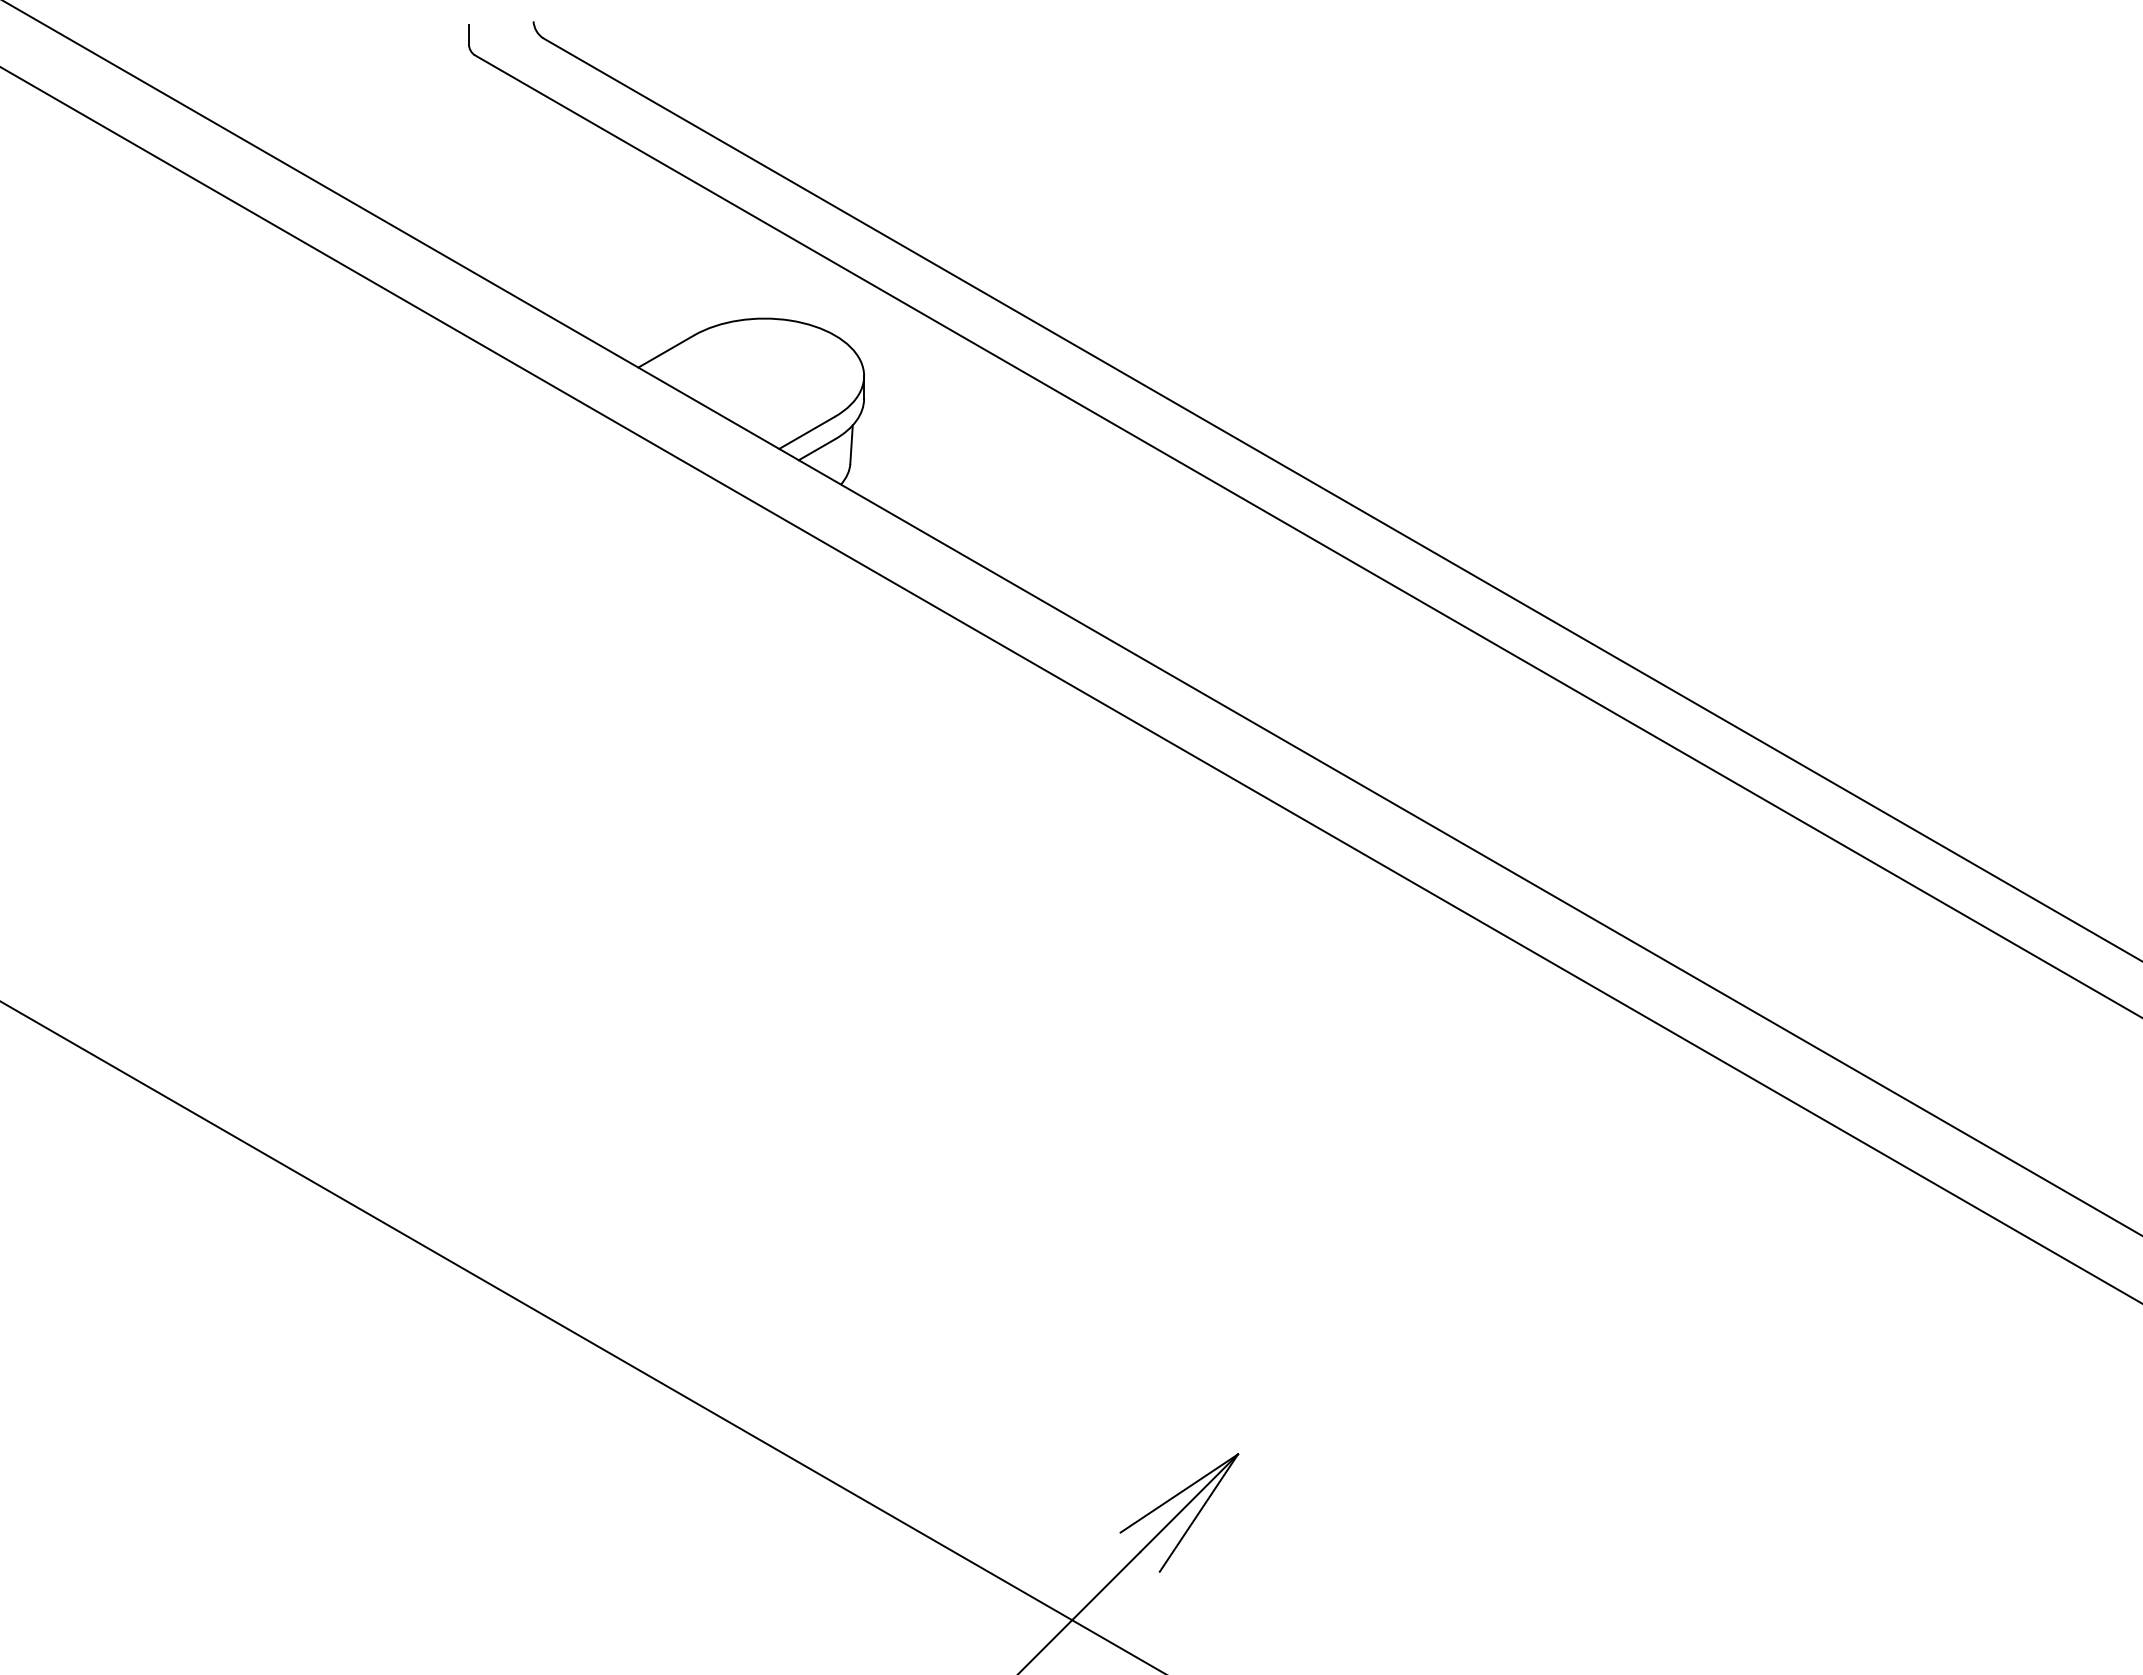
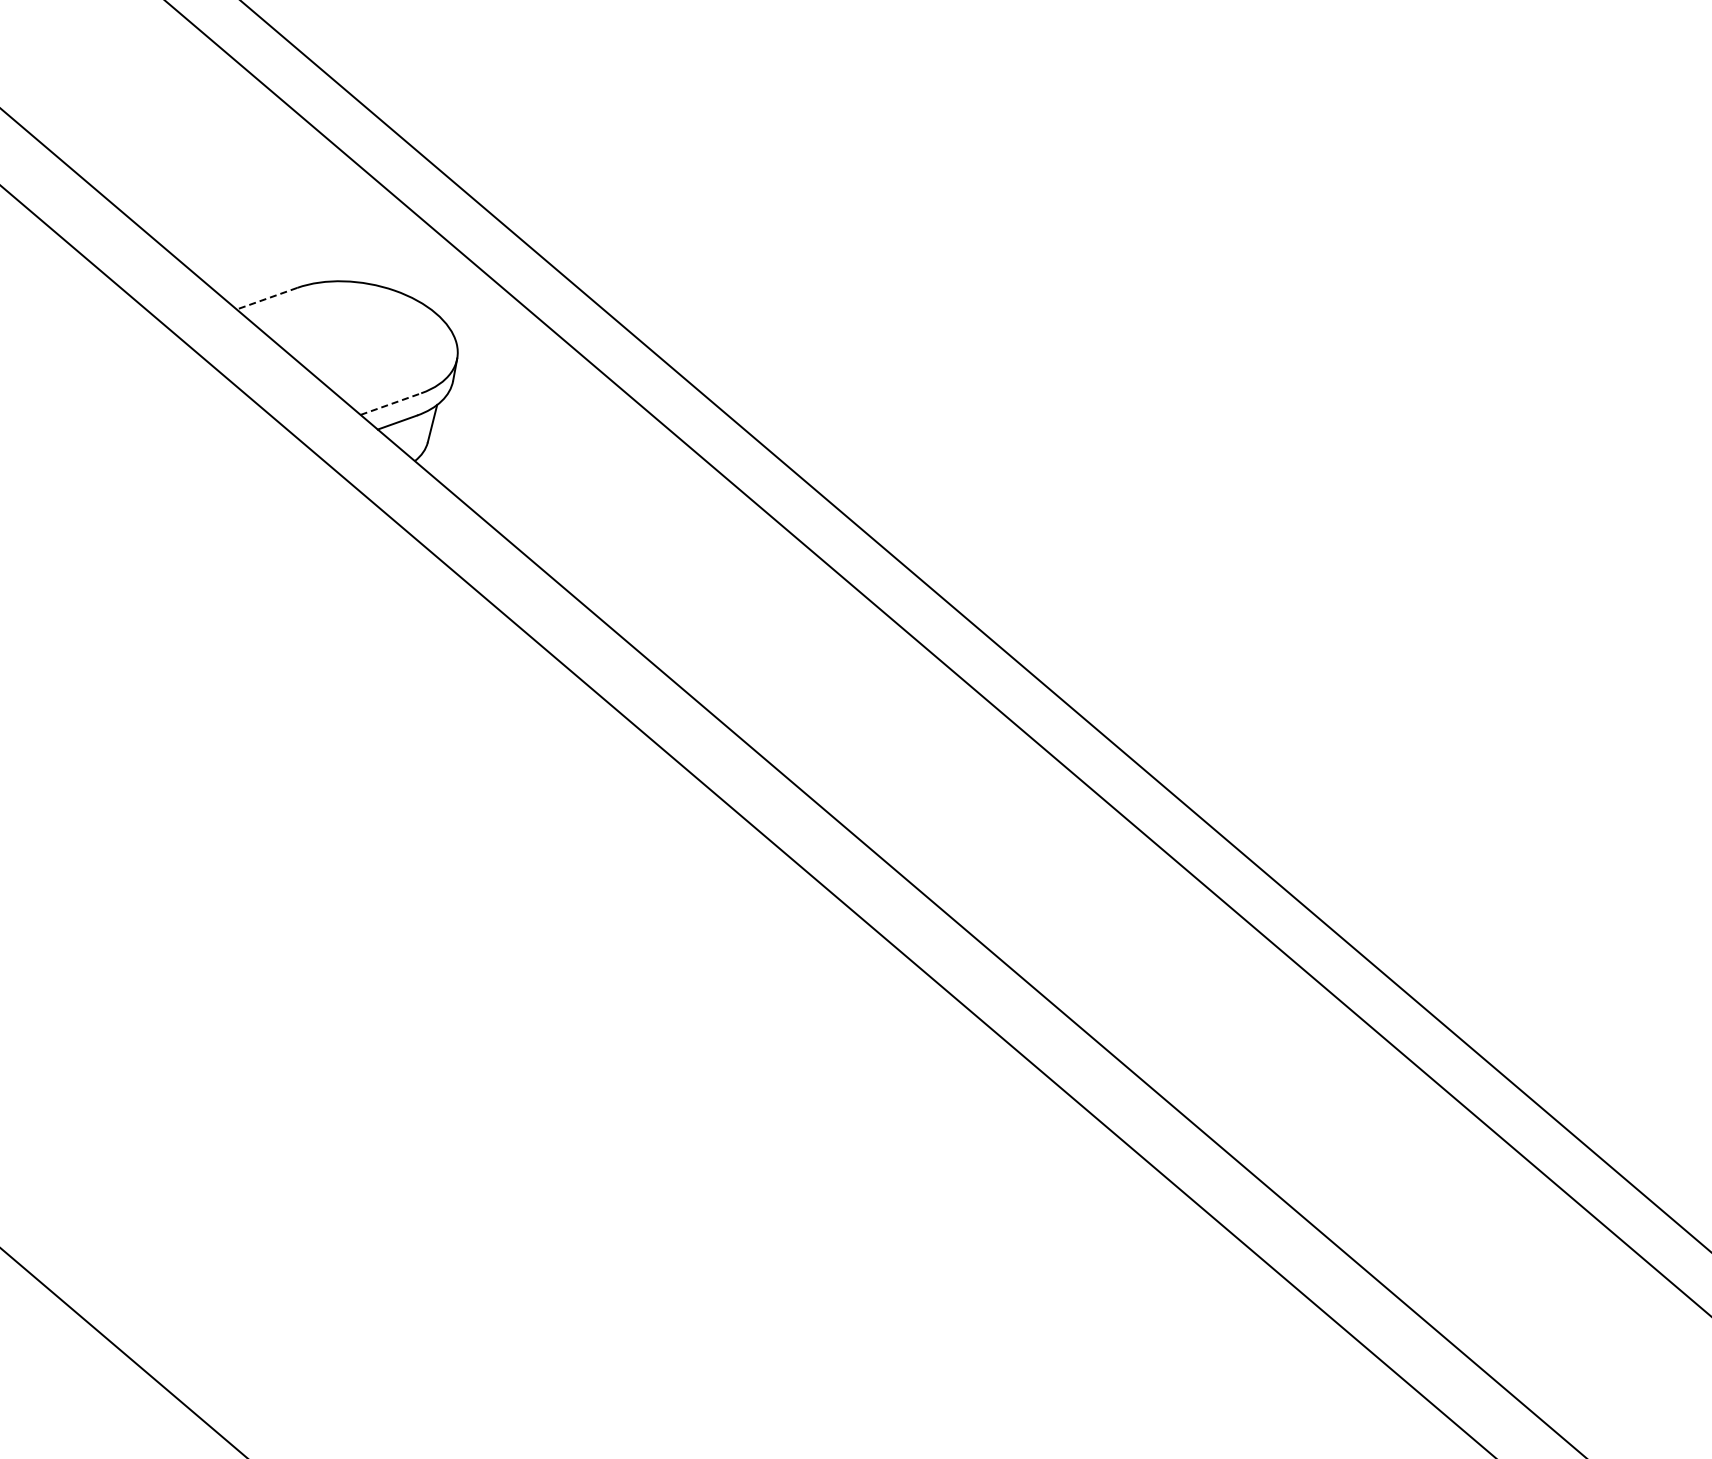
line: (665, 351) -> (266, 298), solid -> dashed
line: (807, 432) -> (391, 403), solid -> dashed

